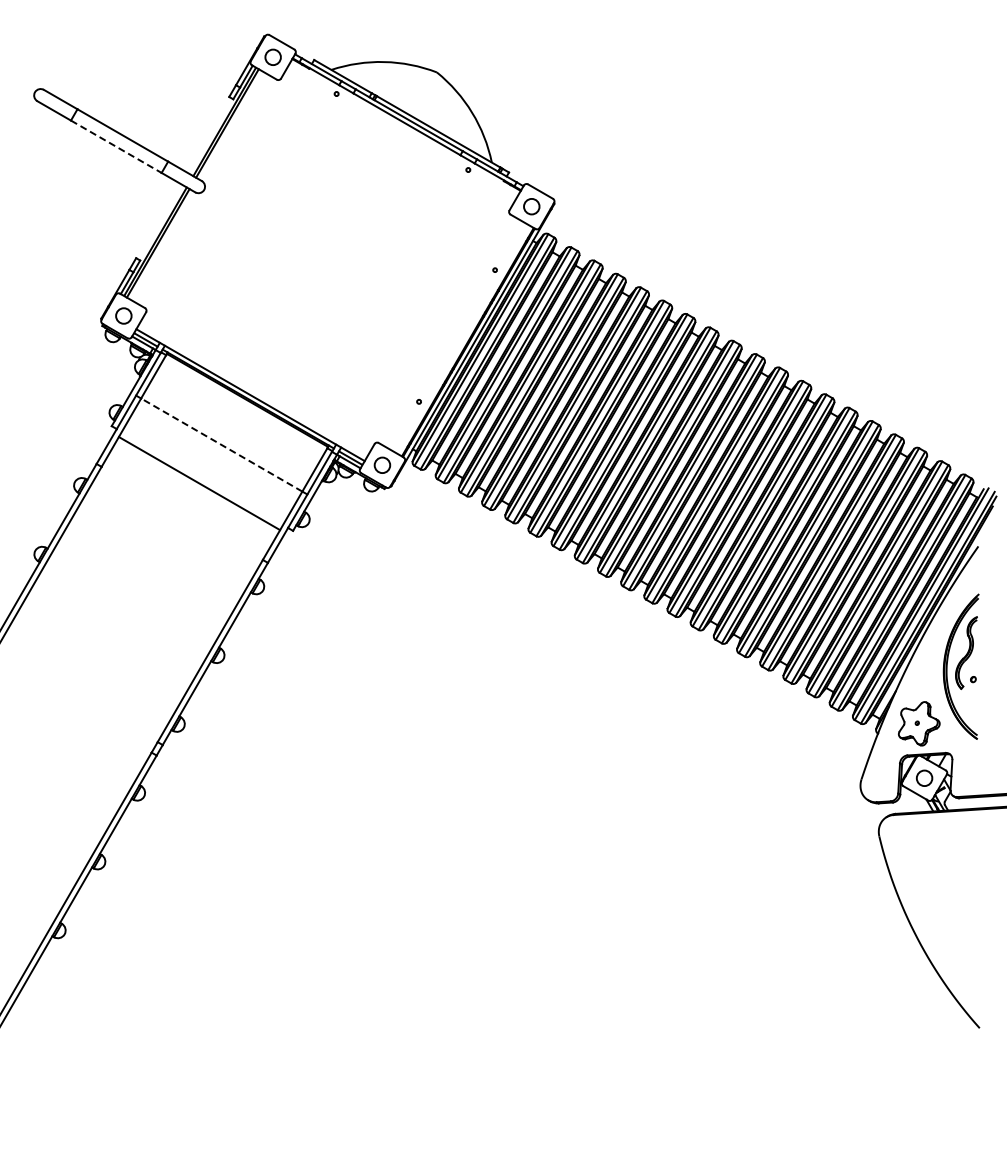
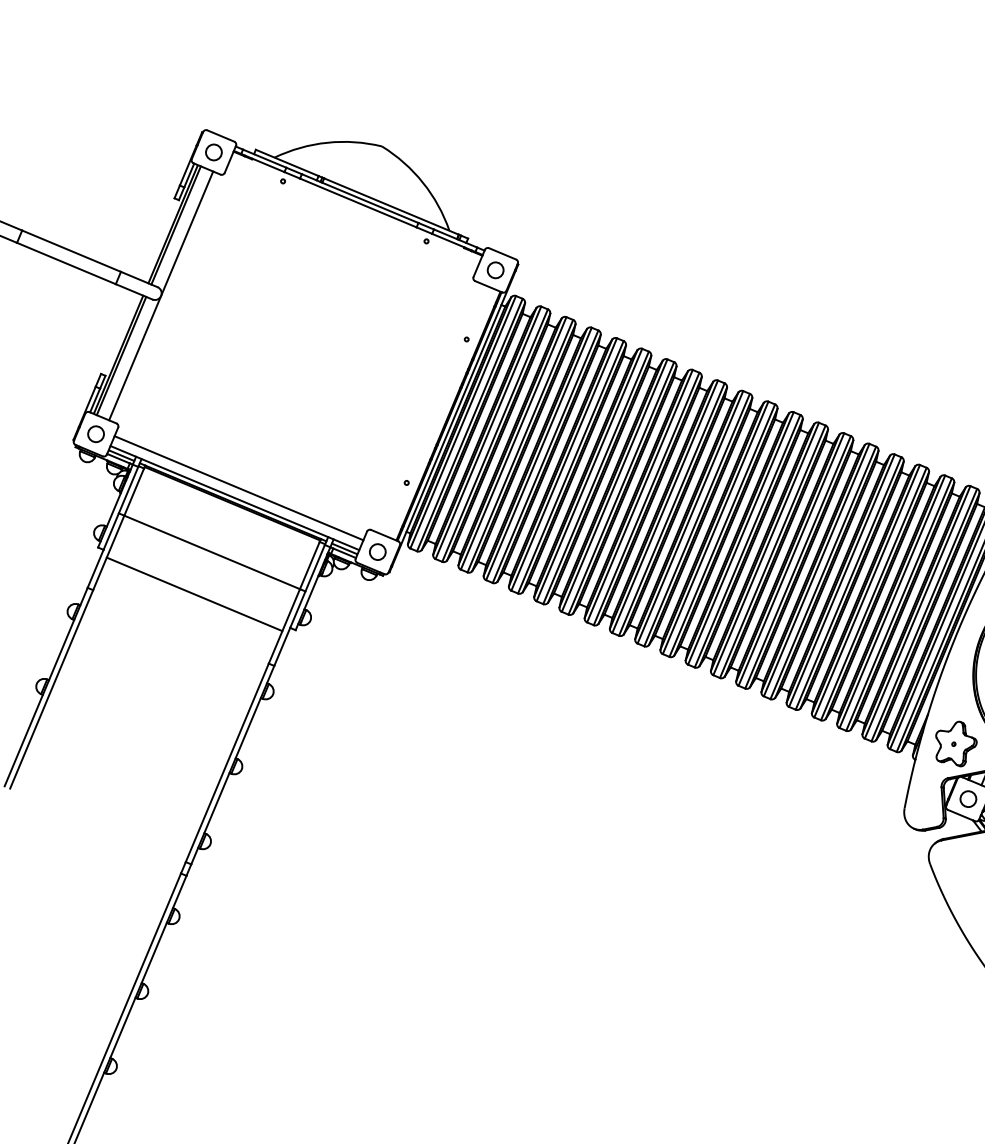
line: (116, 147) -> (66, 264), dashed -> solid
line: (204, 189) -> (161, 295), added
line: (255, 386) -> (238, 488), added
line: (221, 444) -> (211, 551), dashed -> solid

